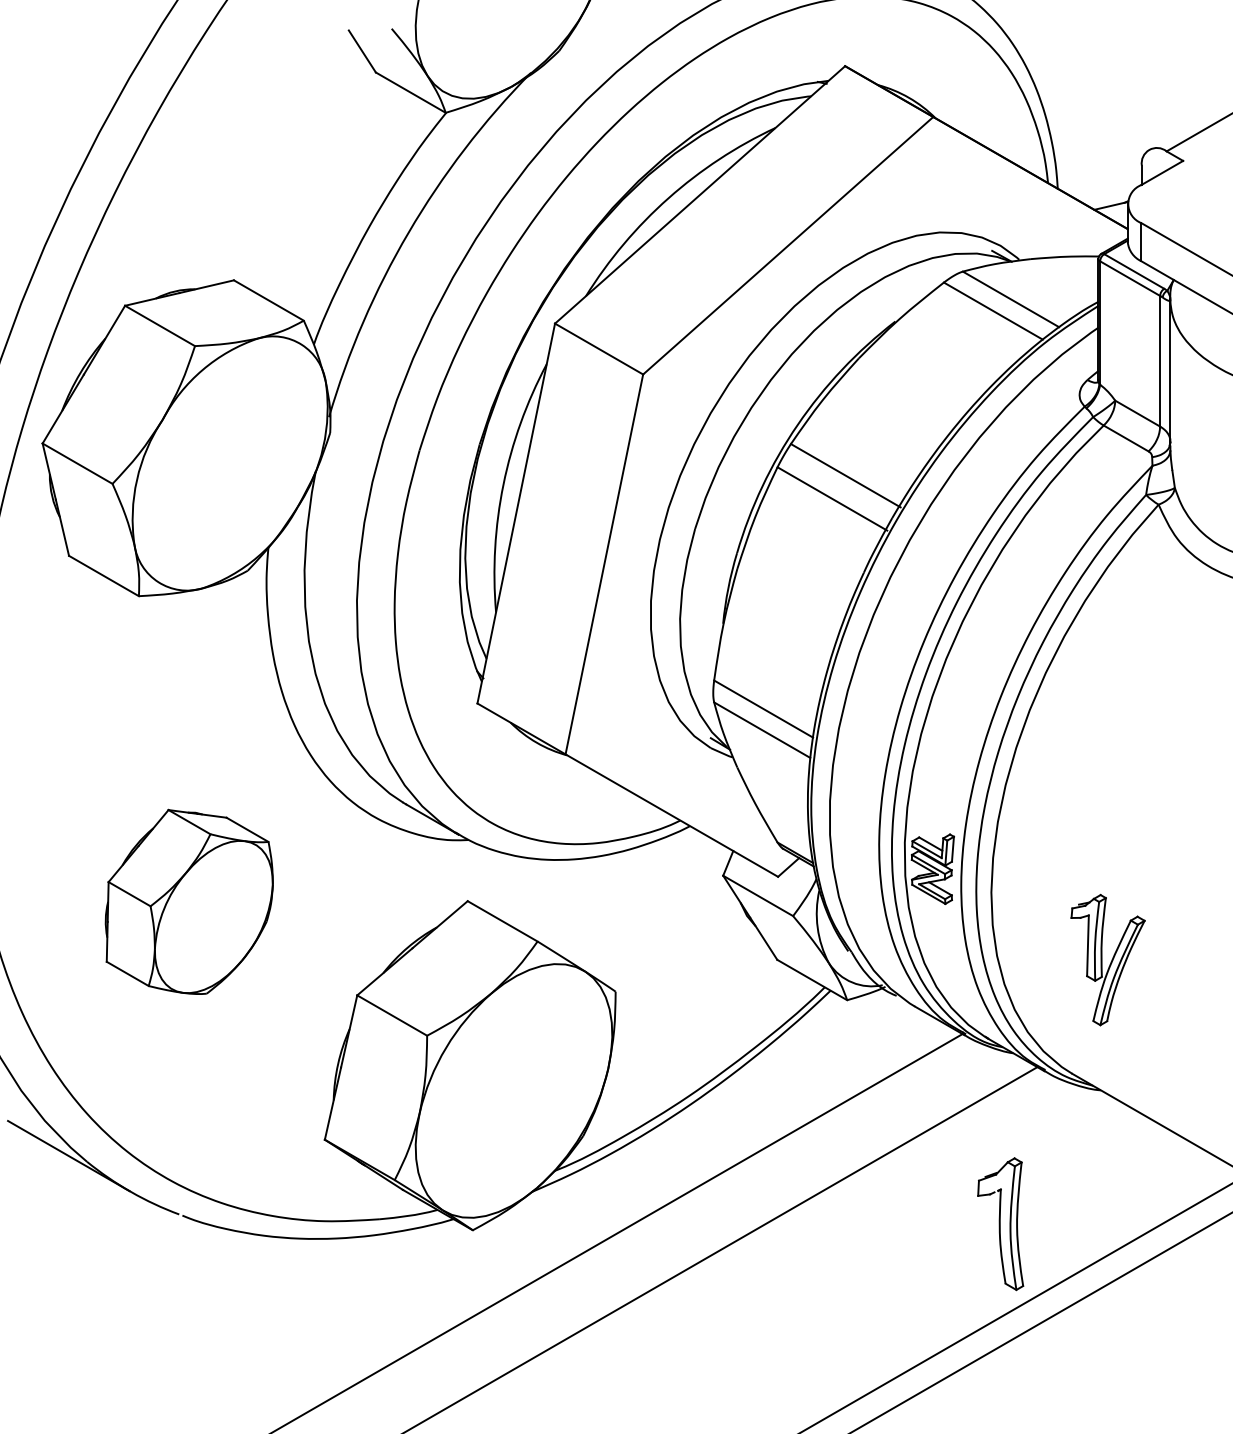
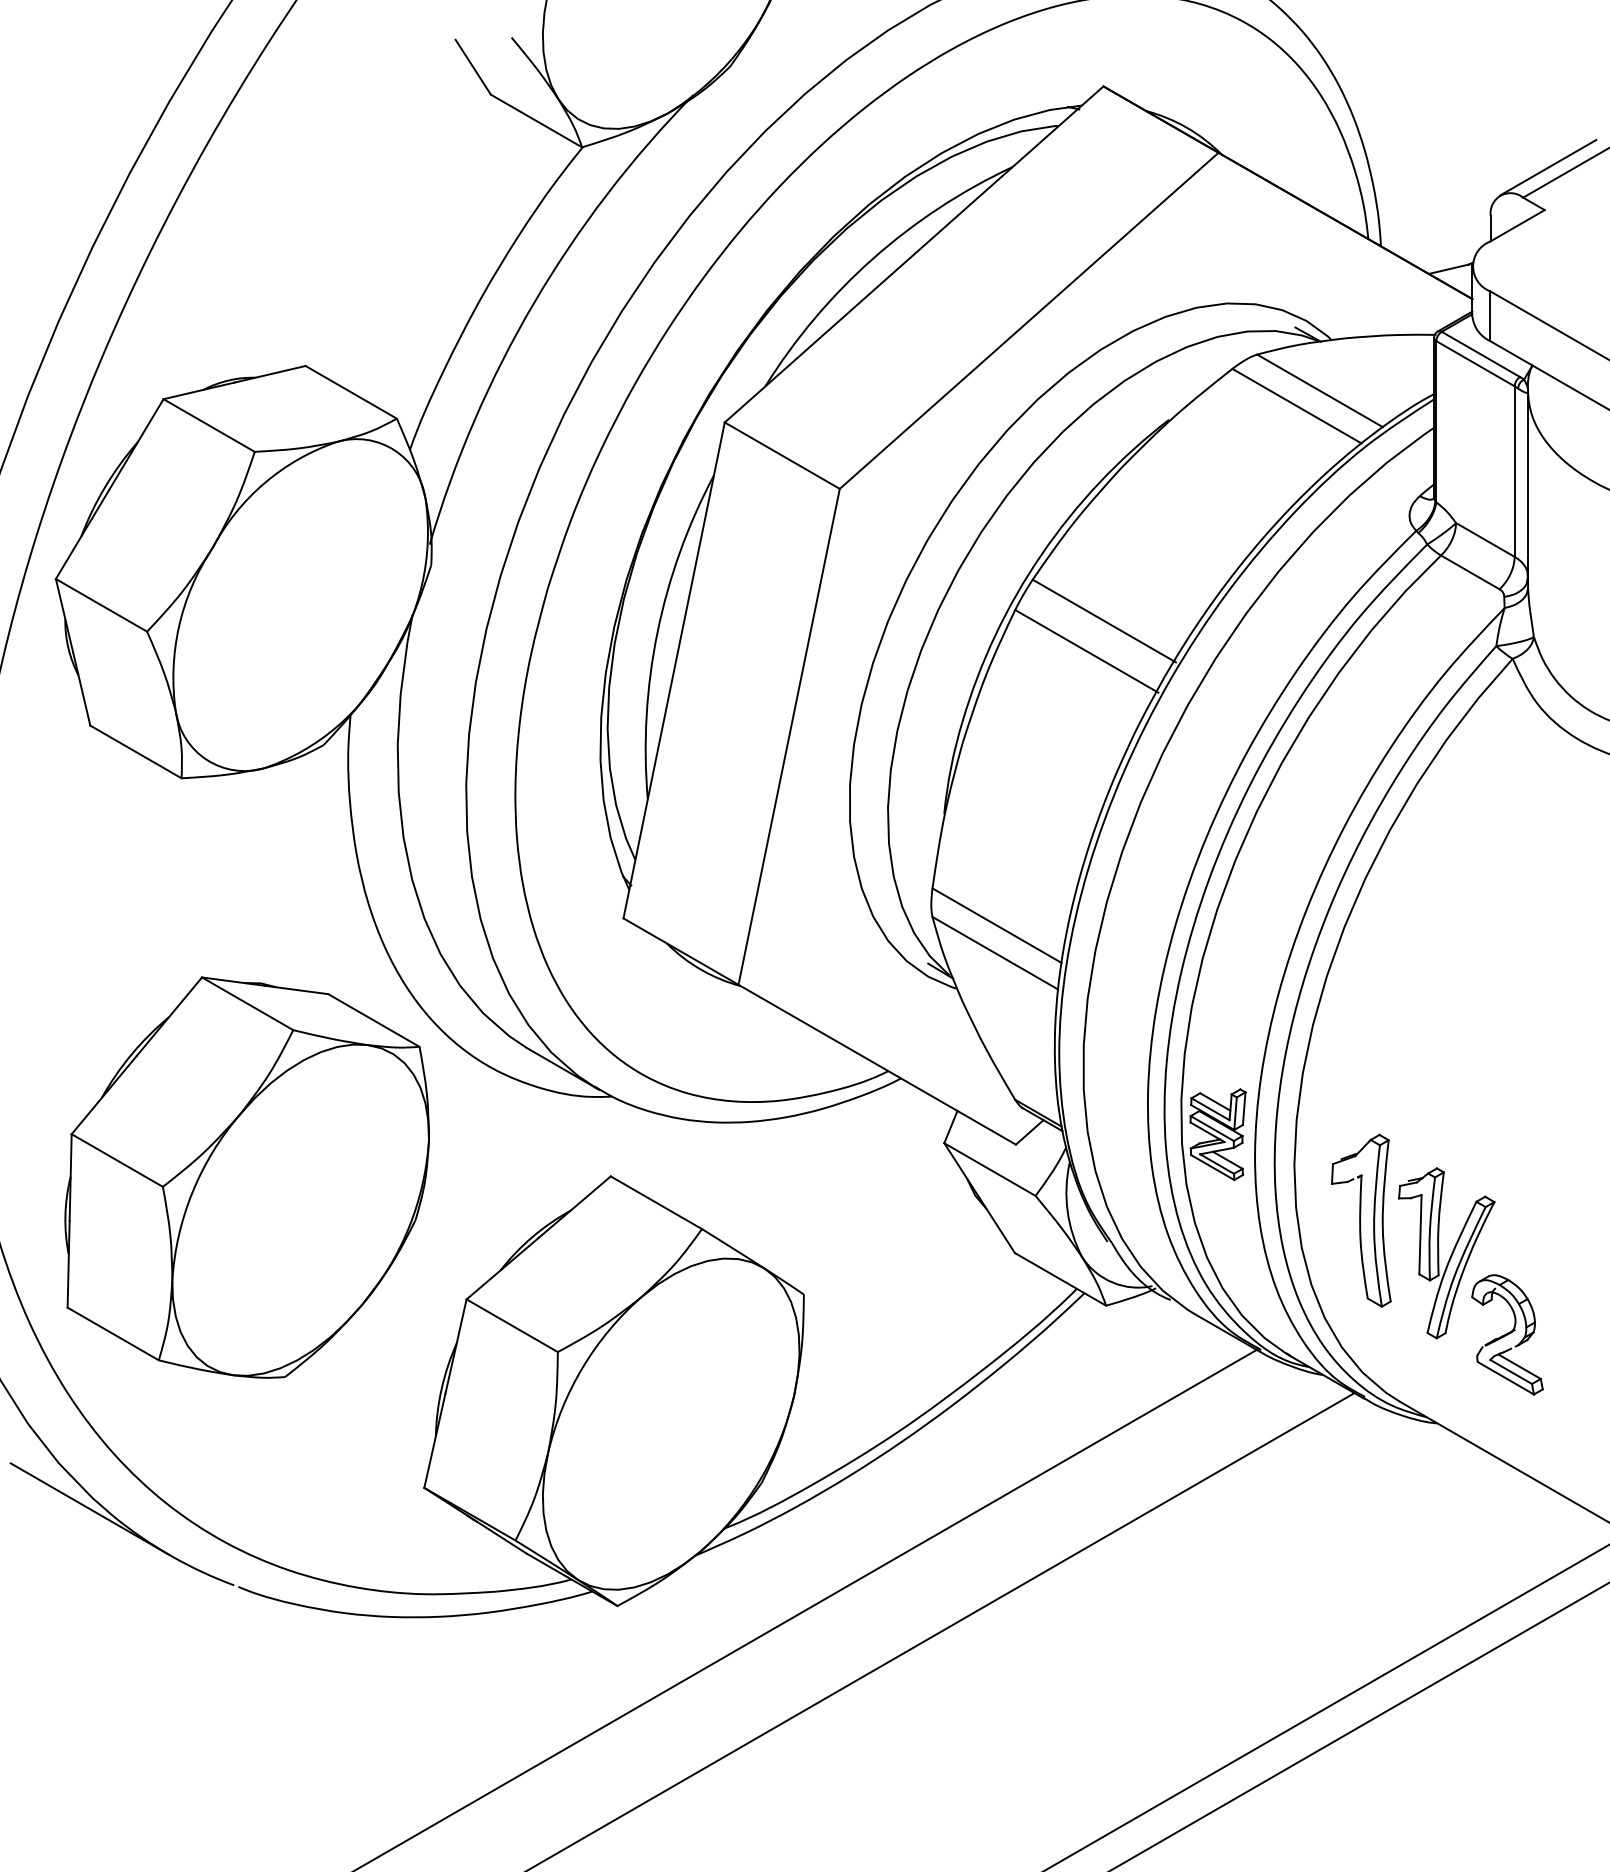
line: (1185, 128) -> (1547, 167), added
part: (189, 901) -> (247, 1176), size x1.67
part: (1154, 1022) -> (1507, 1334), added
part: (1000, 1224) -> (1361, 1221), moved

